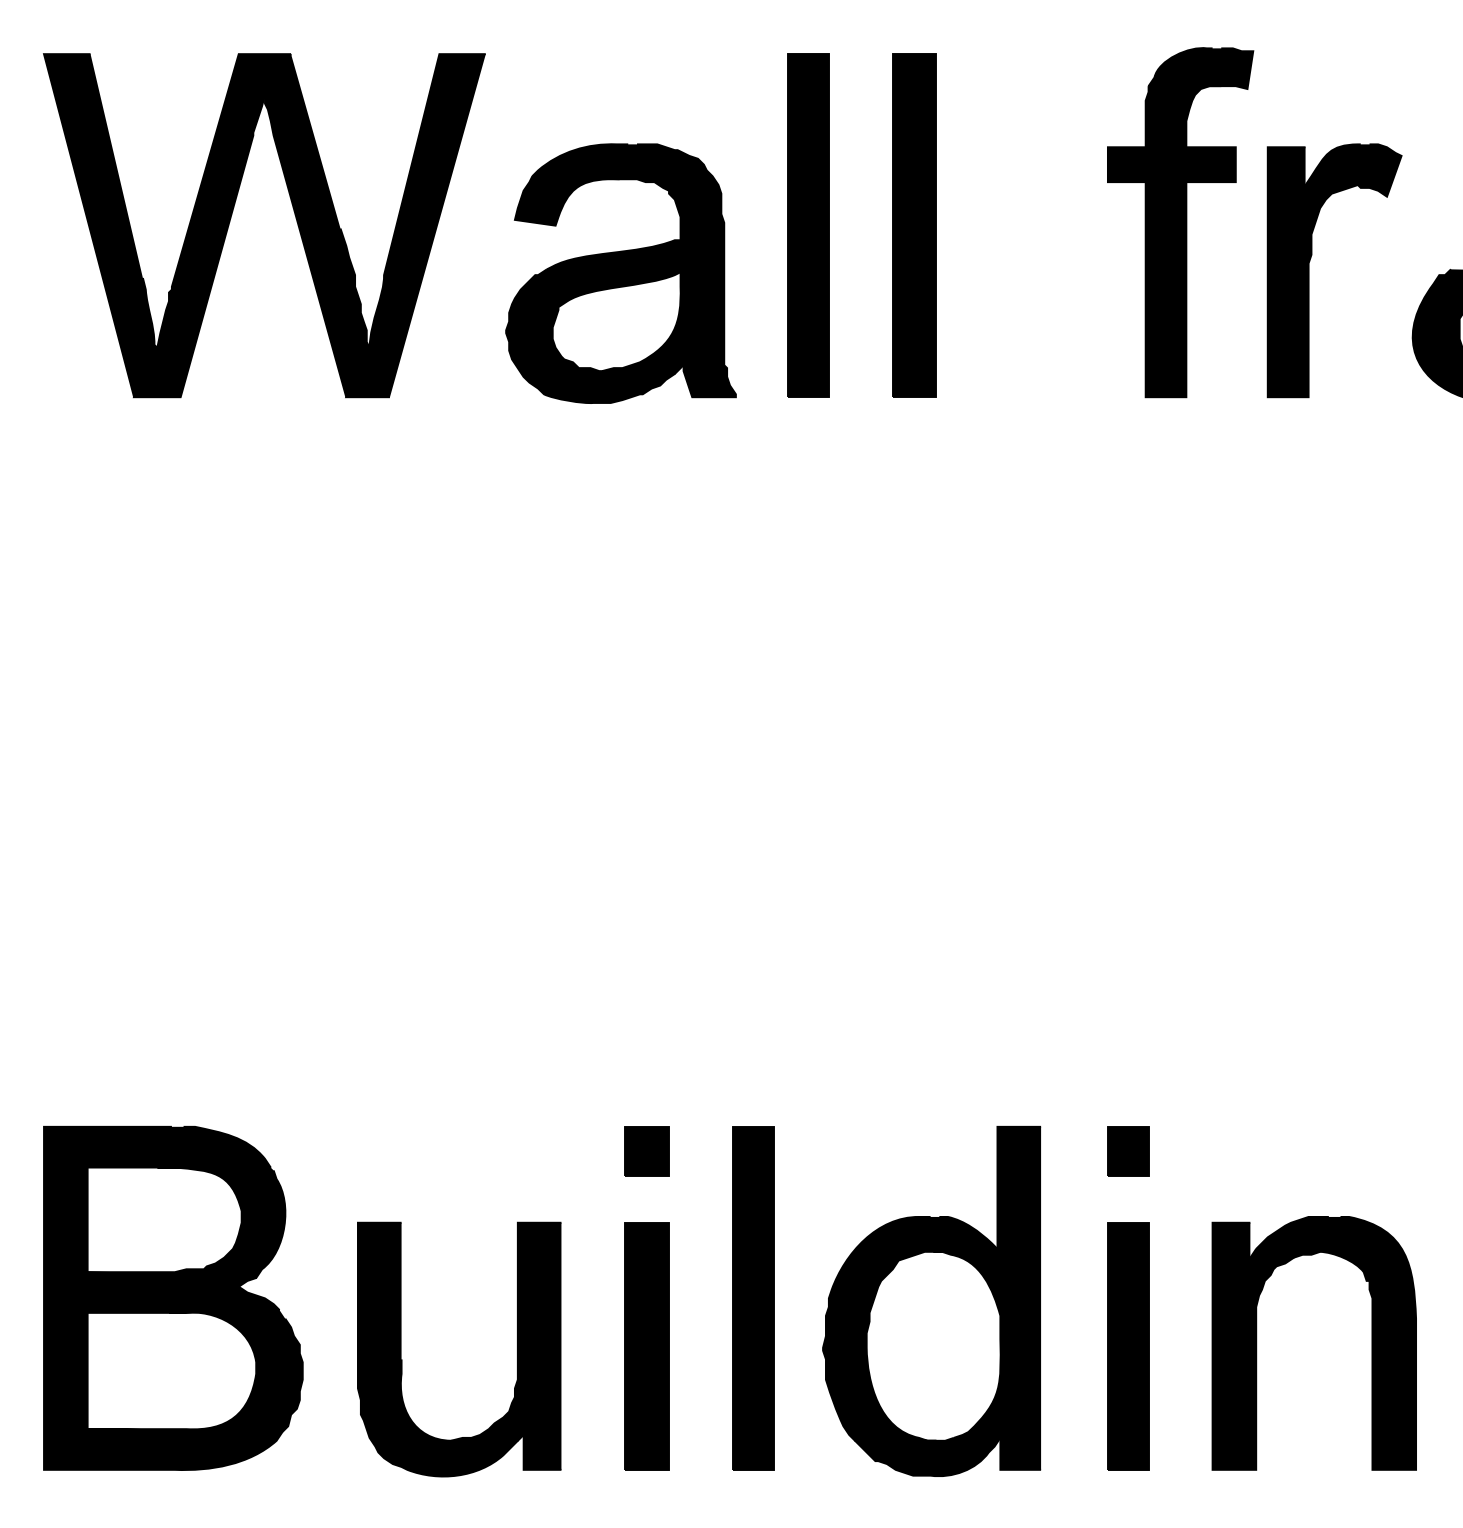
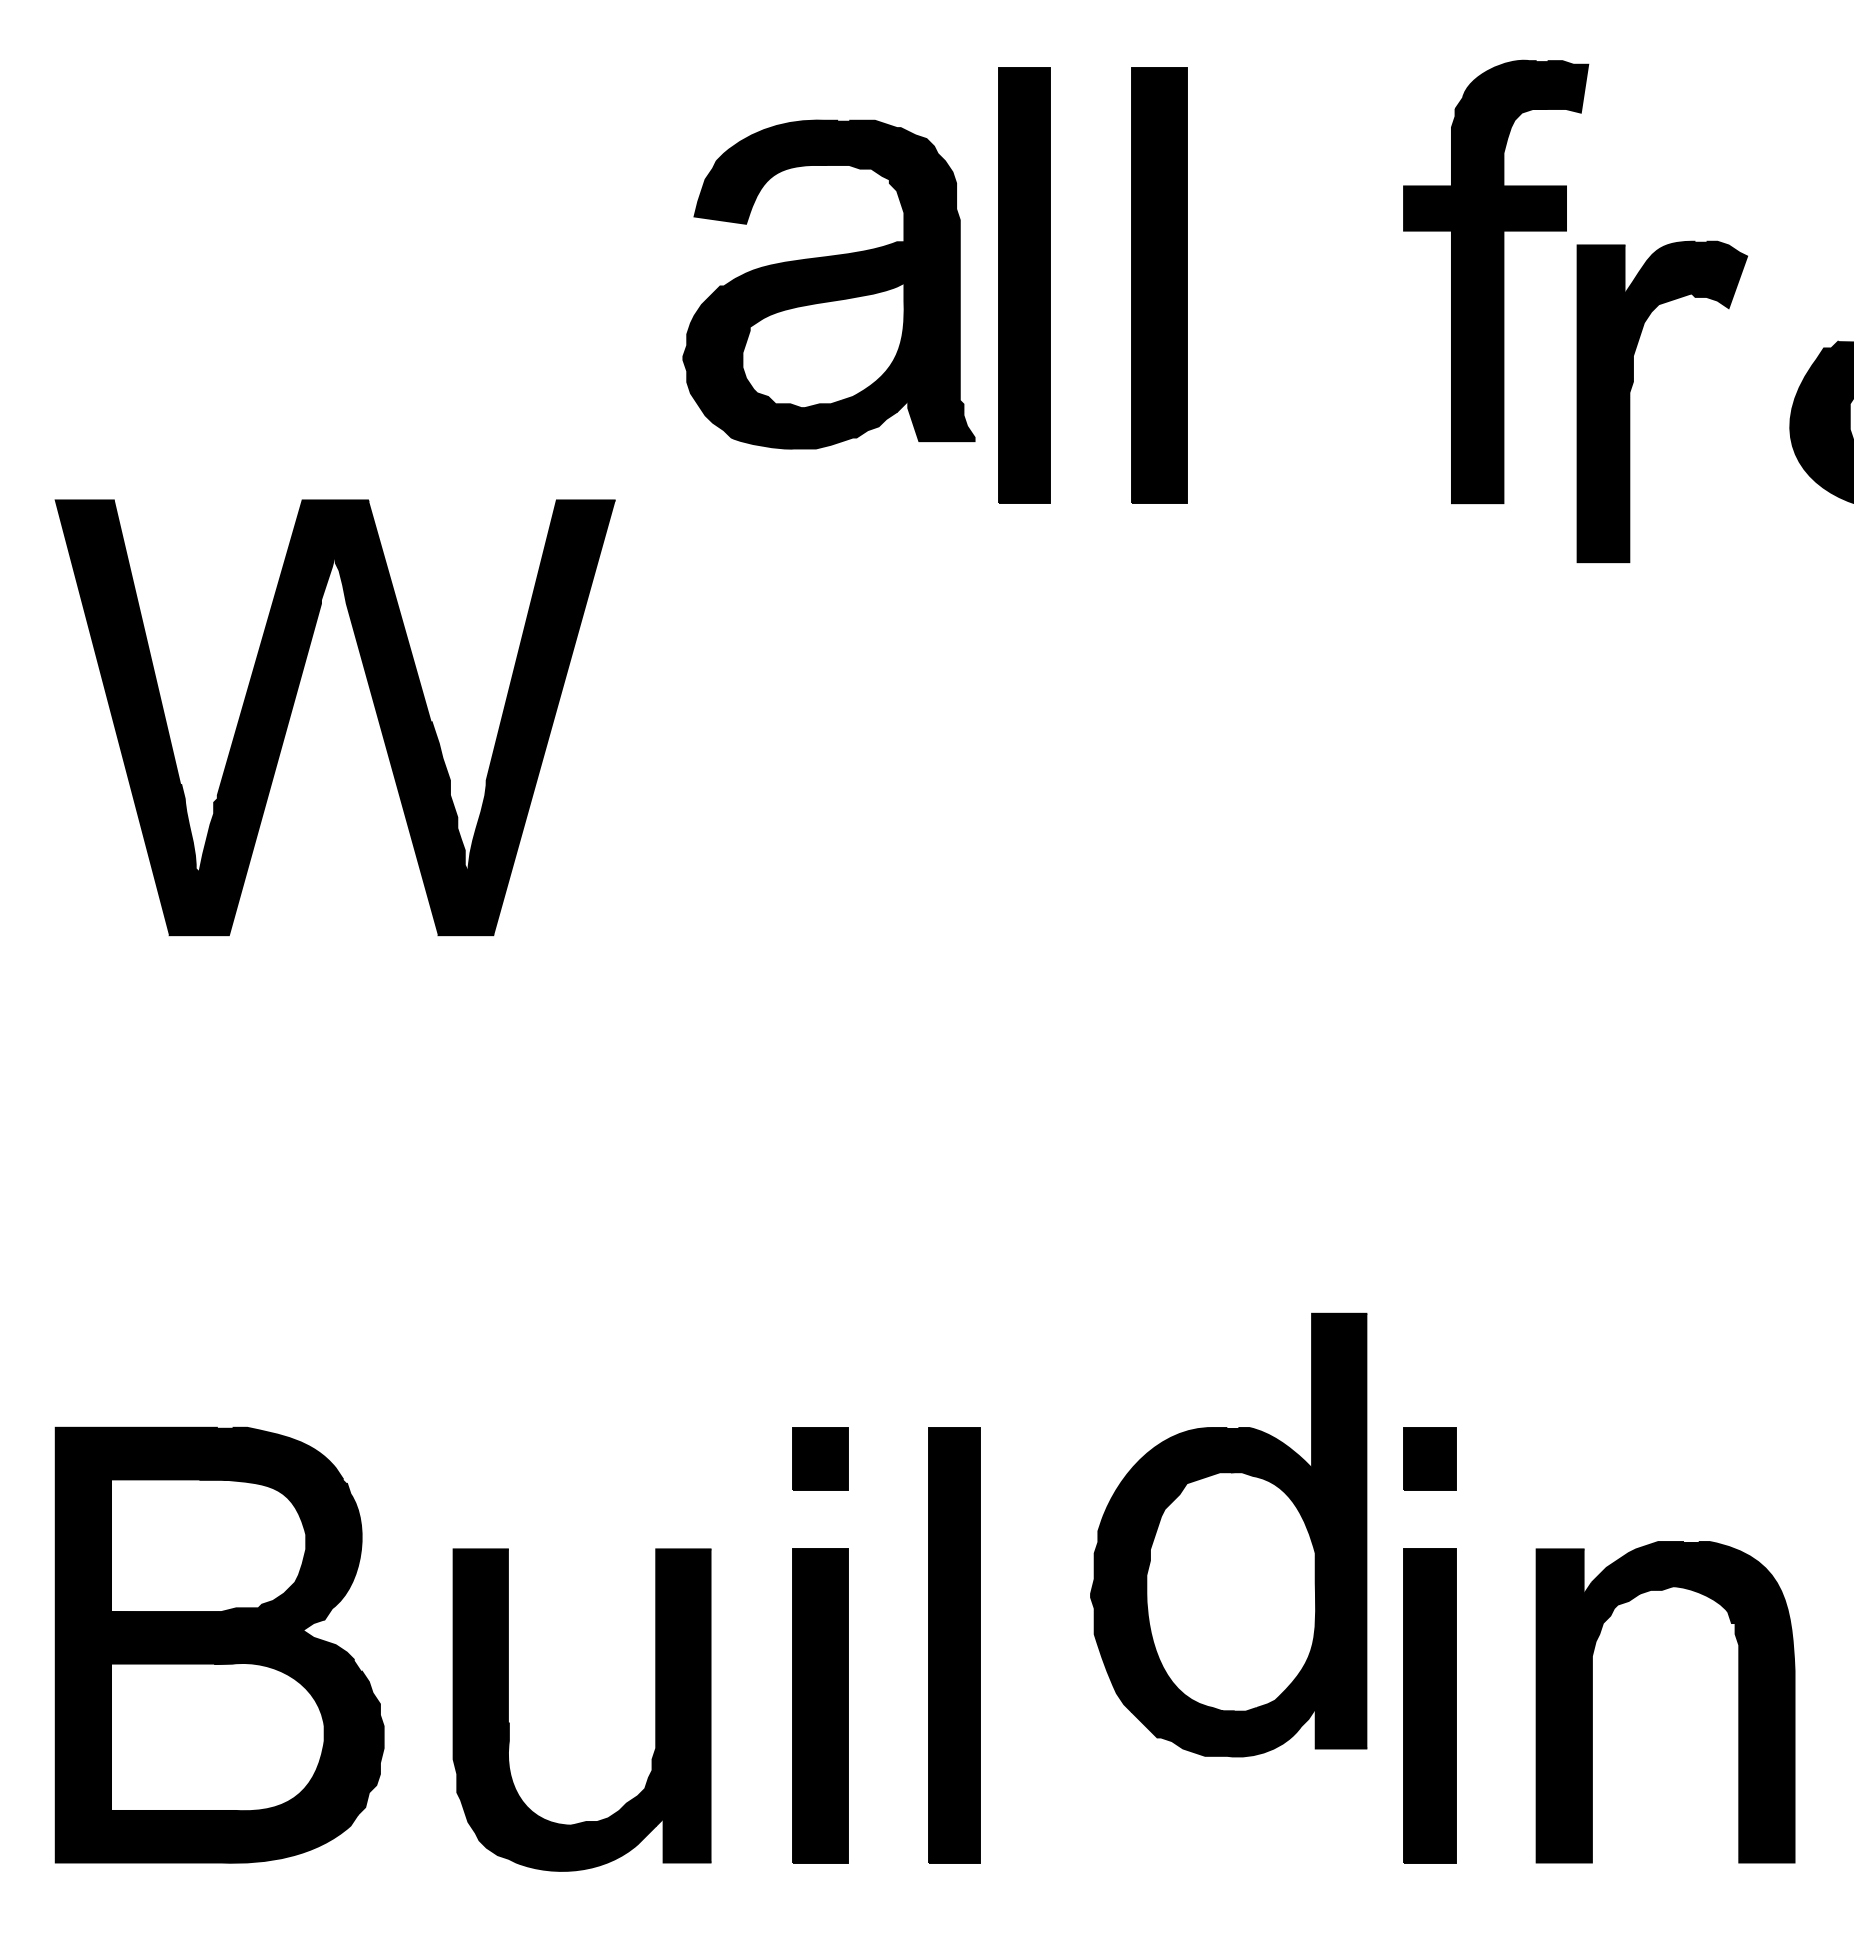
part: (294, 215) -> (373, 704), moved
part: (1309, 270) -> (1630, 401), moved
part: (620, 273) -> (828, 284), moved
part: (931, 1300) -> (1228, 1534), moved

